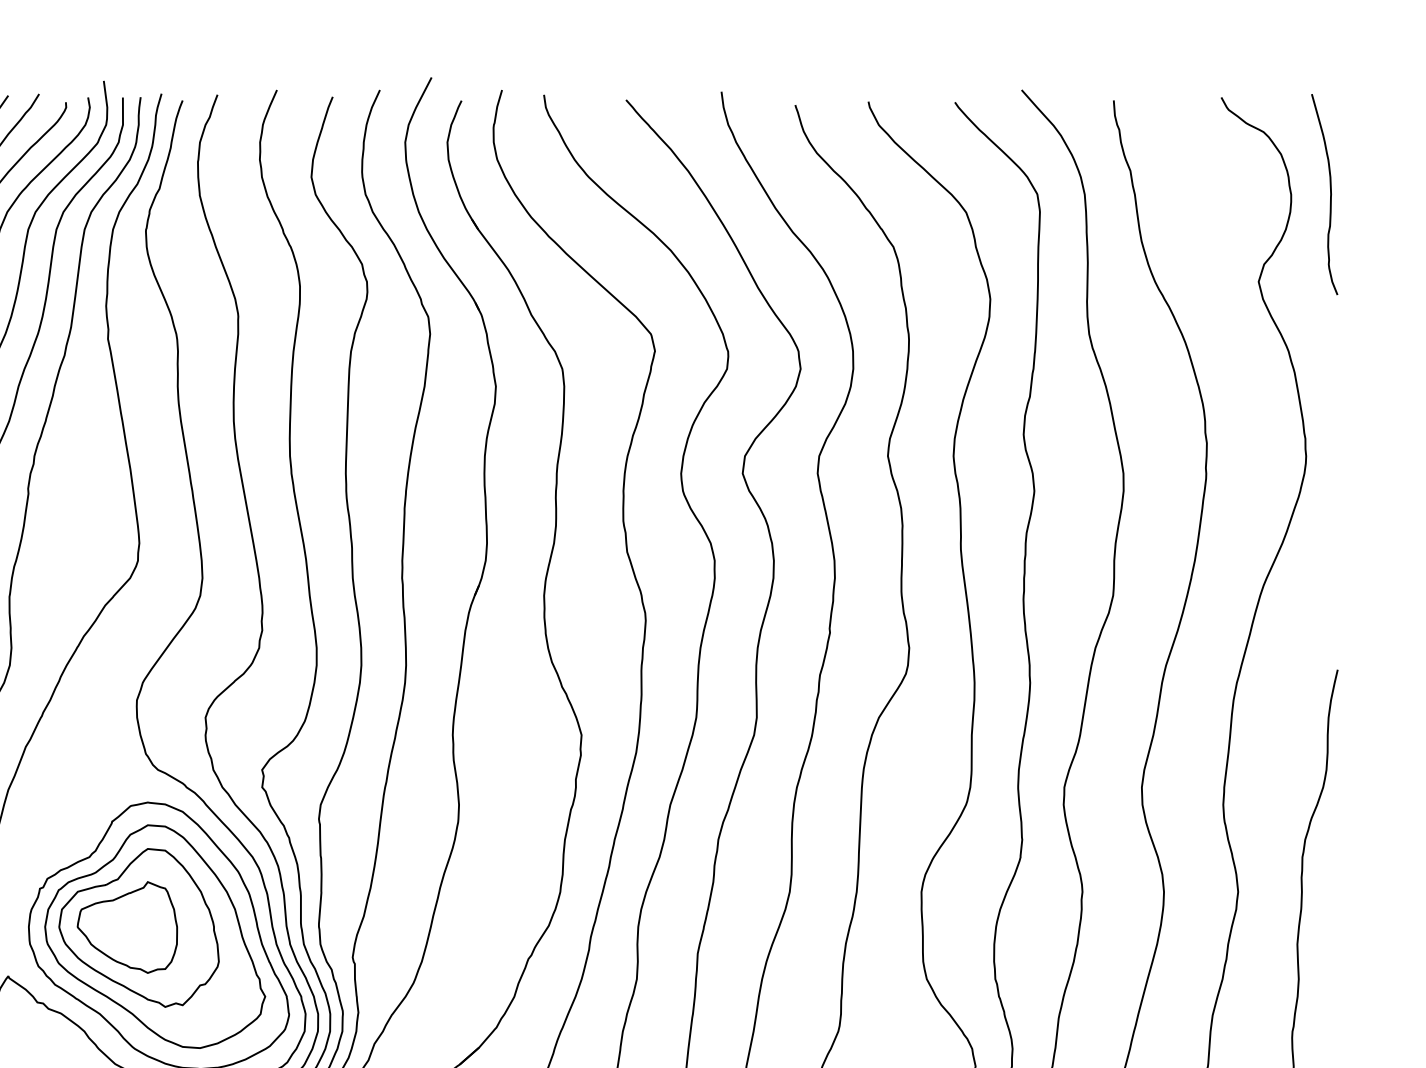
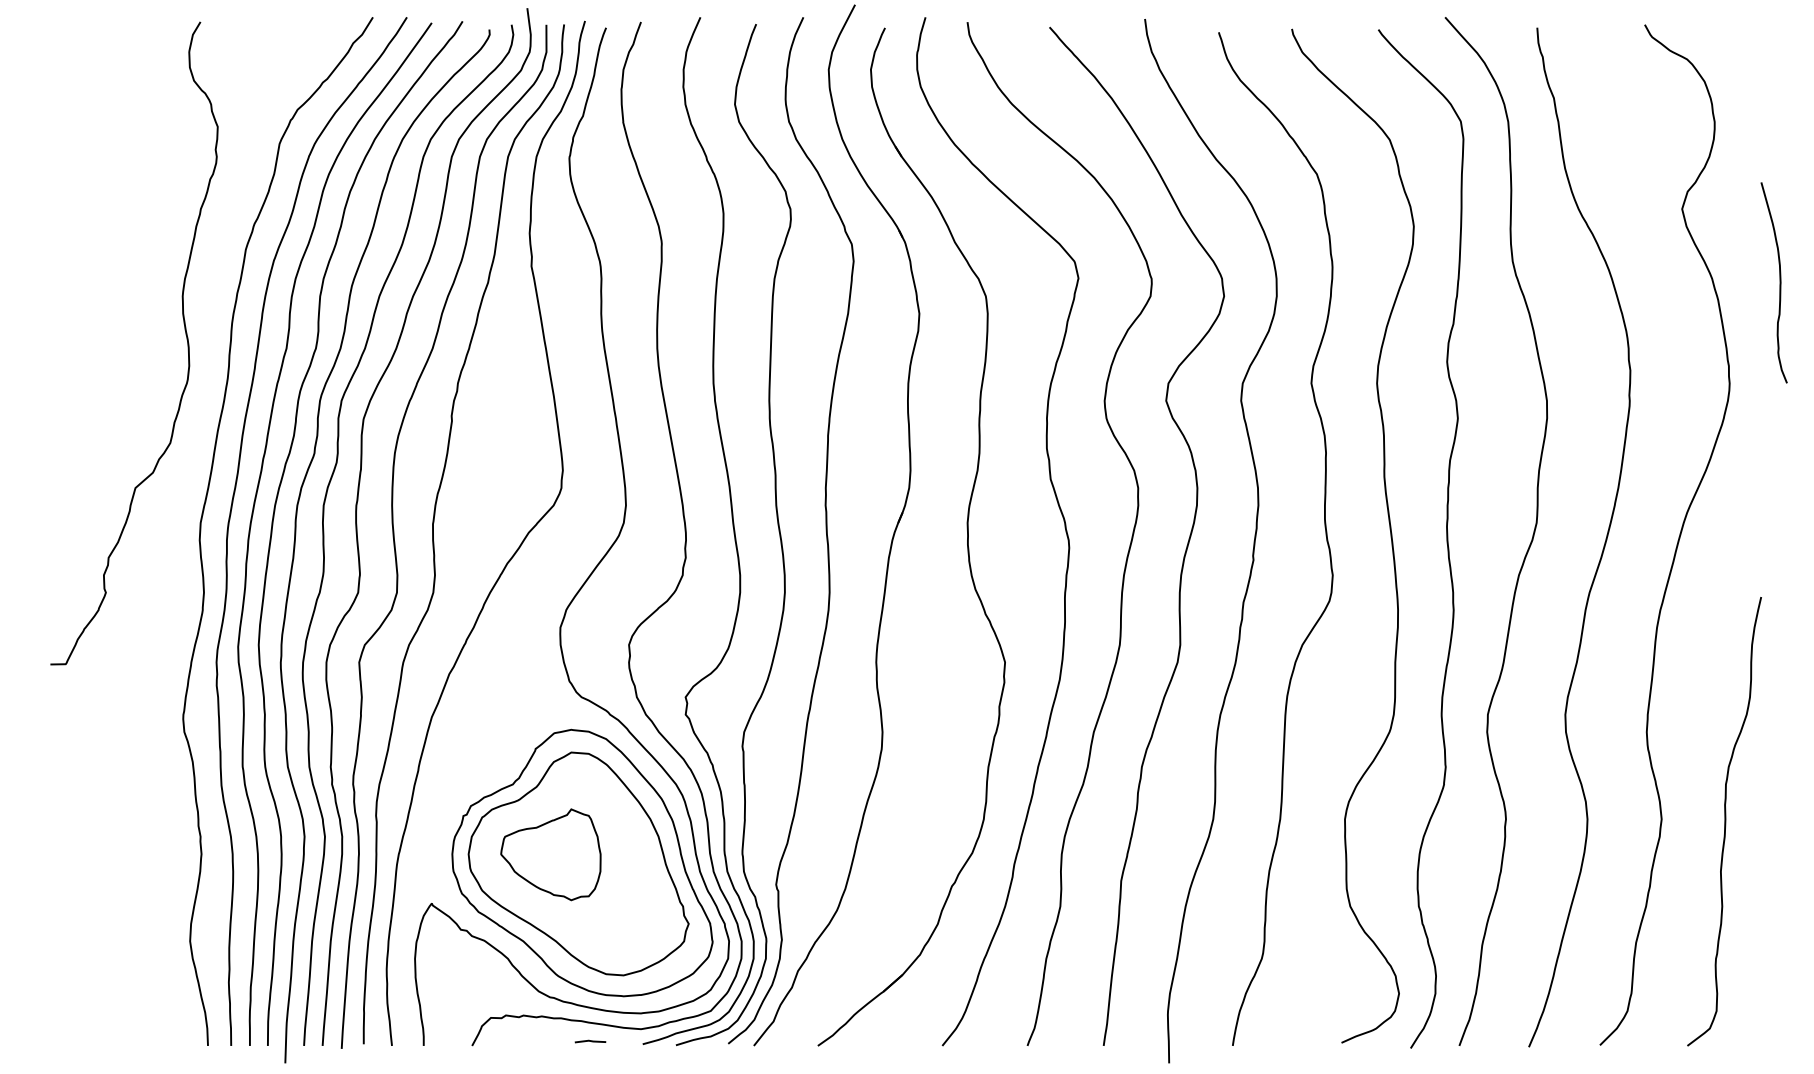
curve: (1330, 194) -> (1779, 282), moved
part: (139, 928) -> (562, 855), removed

